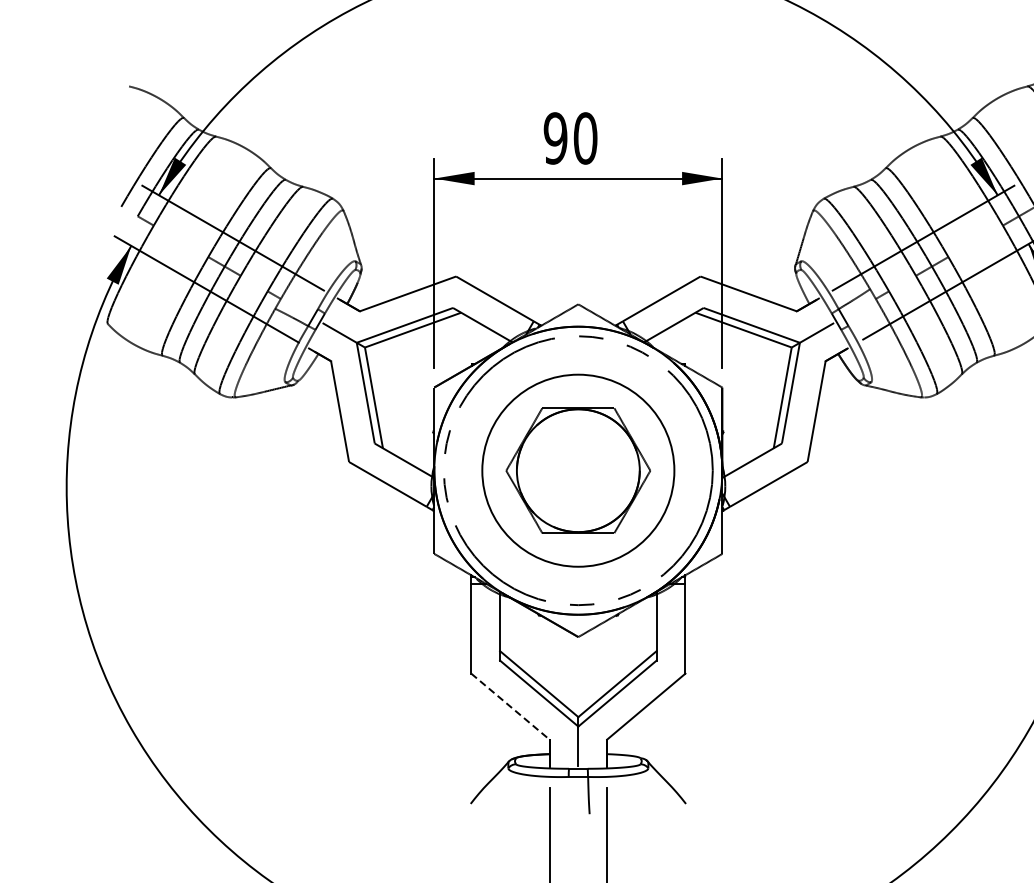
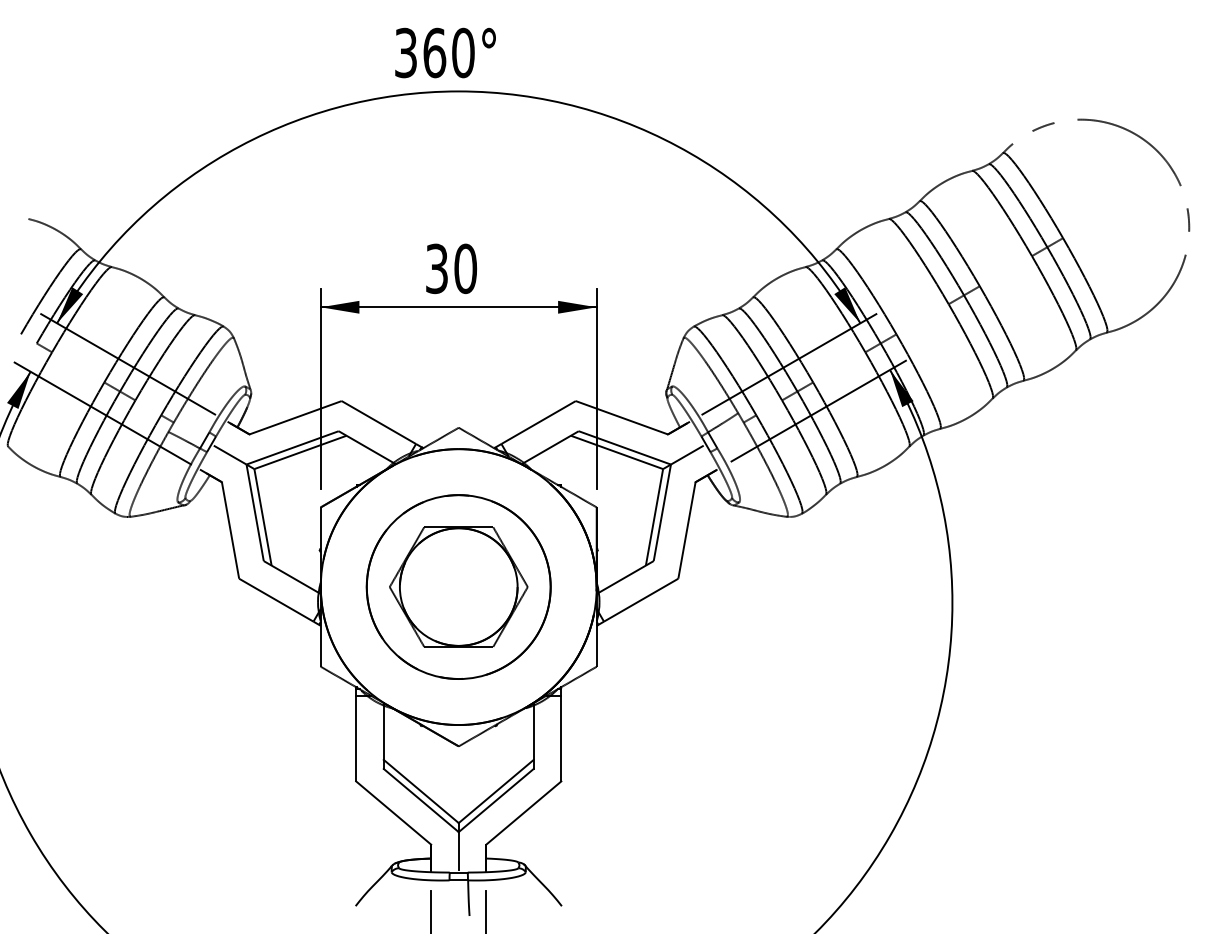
text: (555, 138) -> (436, 268), 90 -> 30
circle: (578, 471) -> (458, 587), size x0.71
line: (511, 707) -> (394, 813), dashed -> solid

